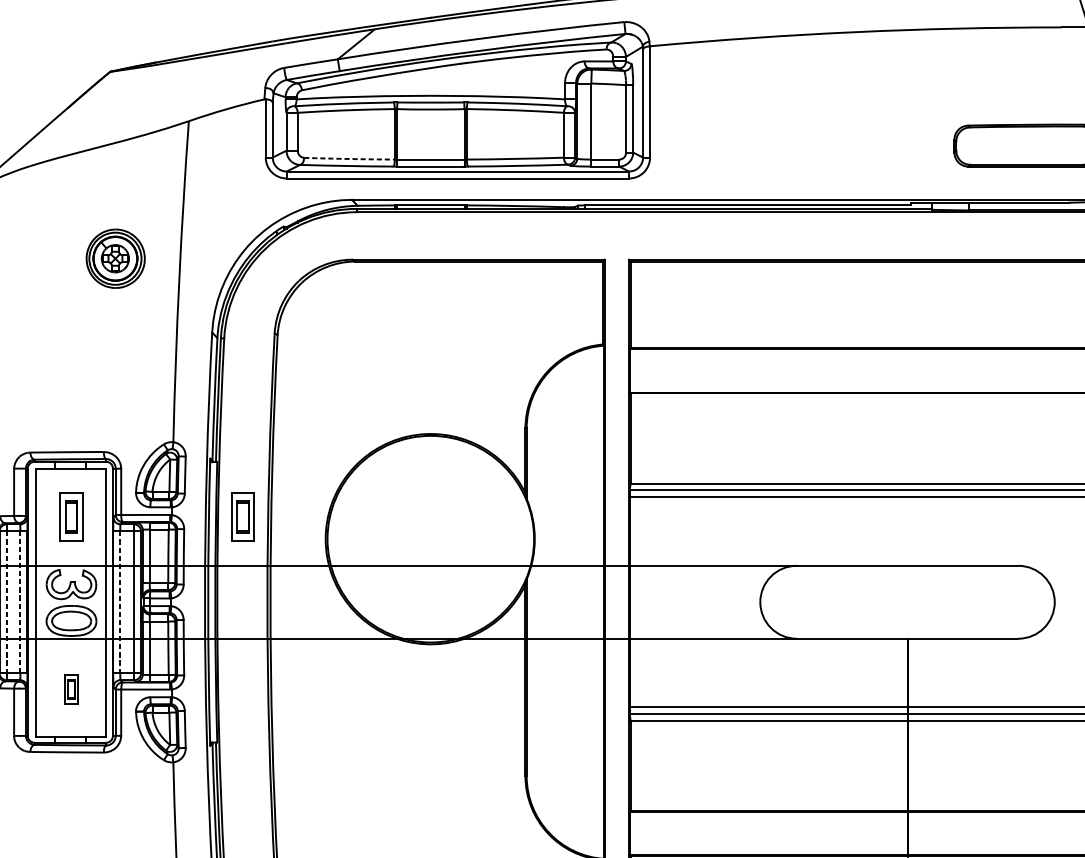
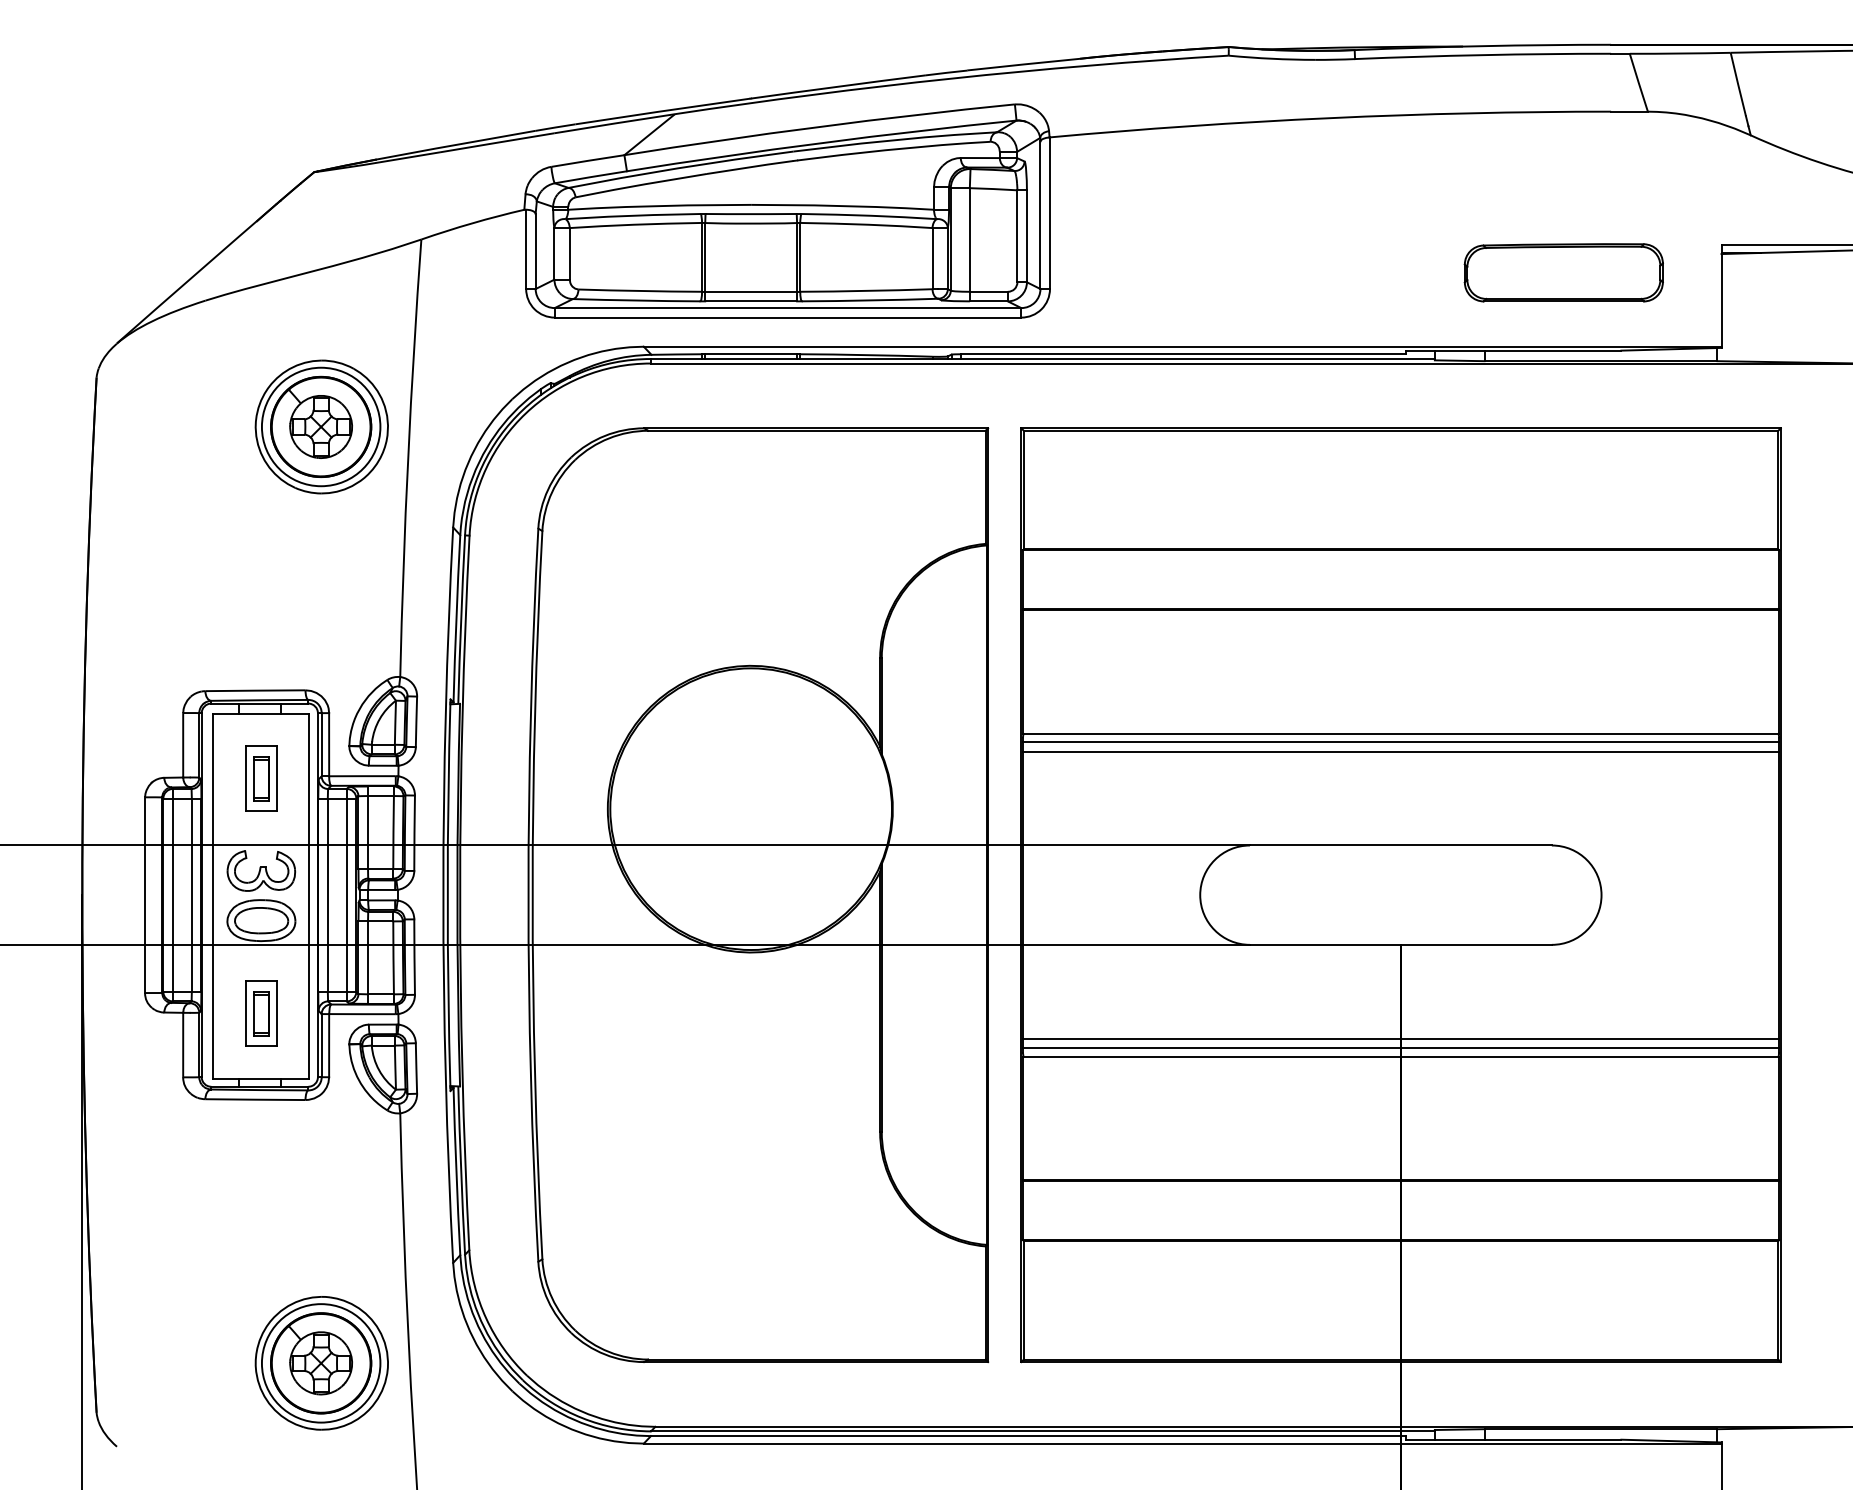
arc: (349, 159) -> (640, 291), dashed -> solid
part: (115, 258) -> (321, 426), size x1.67
part: (243, 516) -> (495, 778), removed
line: (6, 602) -> (172, 895), dashed -> solid
line: (20, 602) -> (191, 895), dashed -> solid
line: (119, 602) -> (327, 895), dashed -> solid
part: (71, 689) -> (261, 1013), size x1.67

